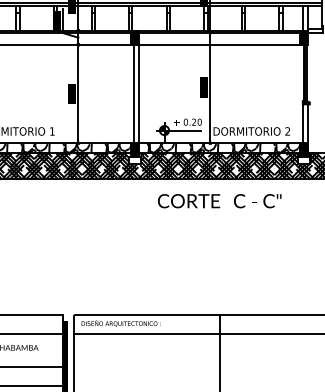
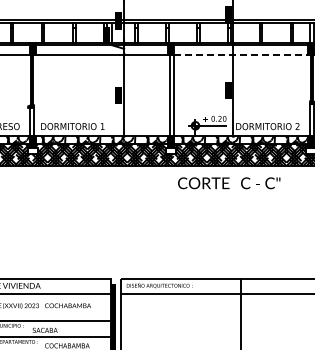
line: (220, 44) -> (241, 54), solid -> dashed
text: (220, 201) -> (229, 183), moved

